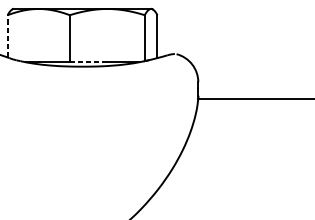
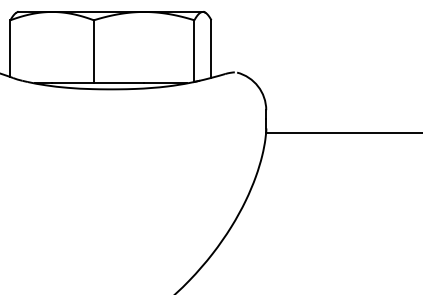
line: (7, 36) -> (10, 48), dashed -> solid
line: (88, 62) -> (118, 83), dashed -> solid

